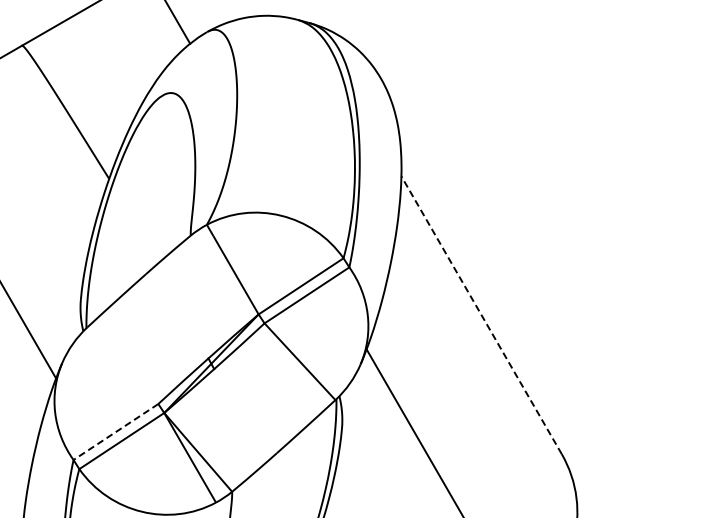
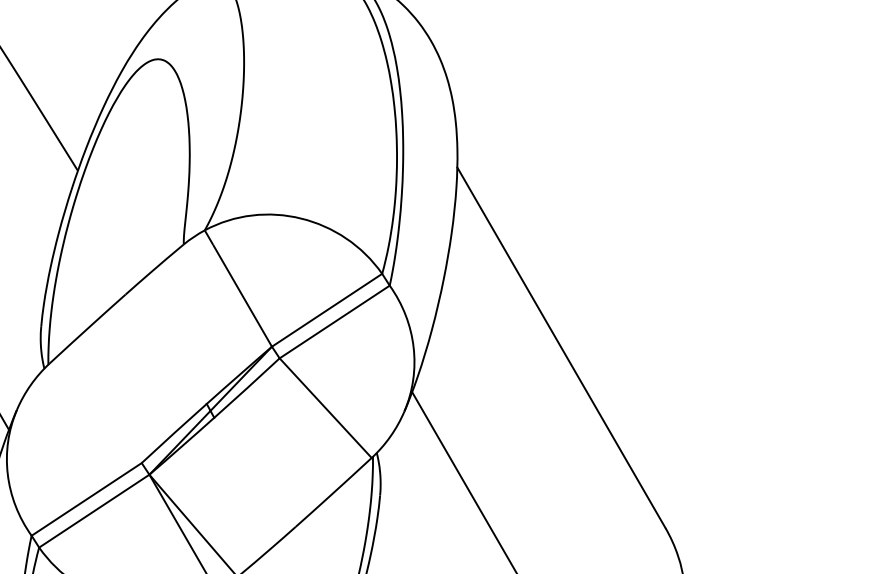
line: (481, 314) -> (561, 346), dashed -> solid
line: (115, 432) -> (86, 500), dashed -> solid

